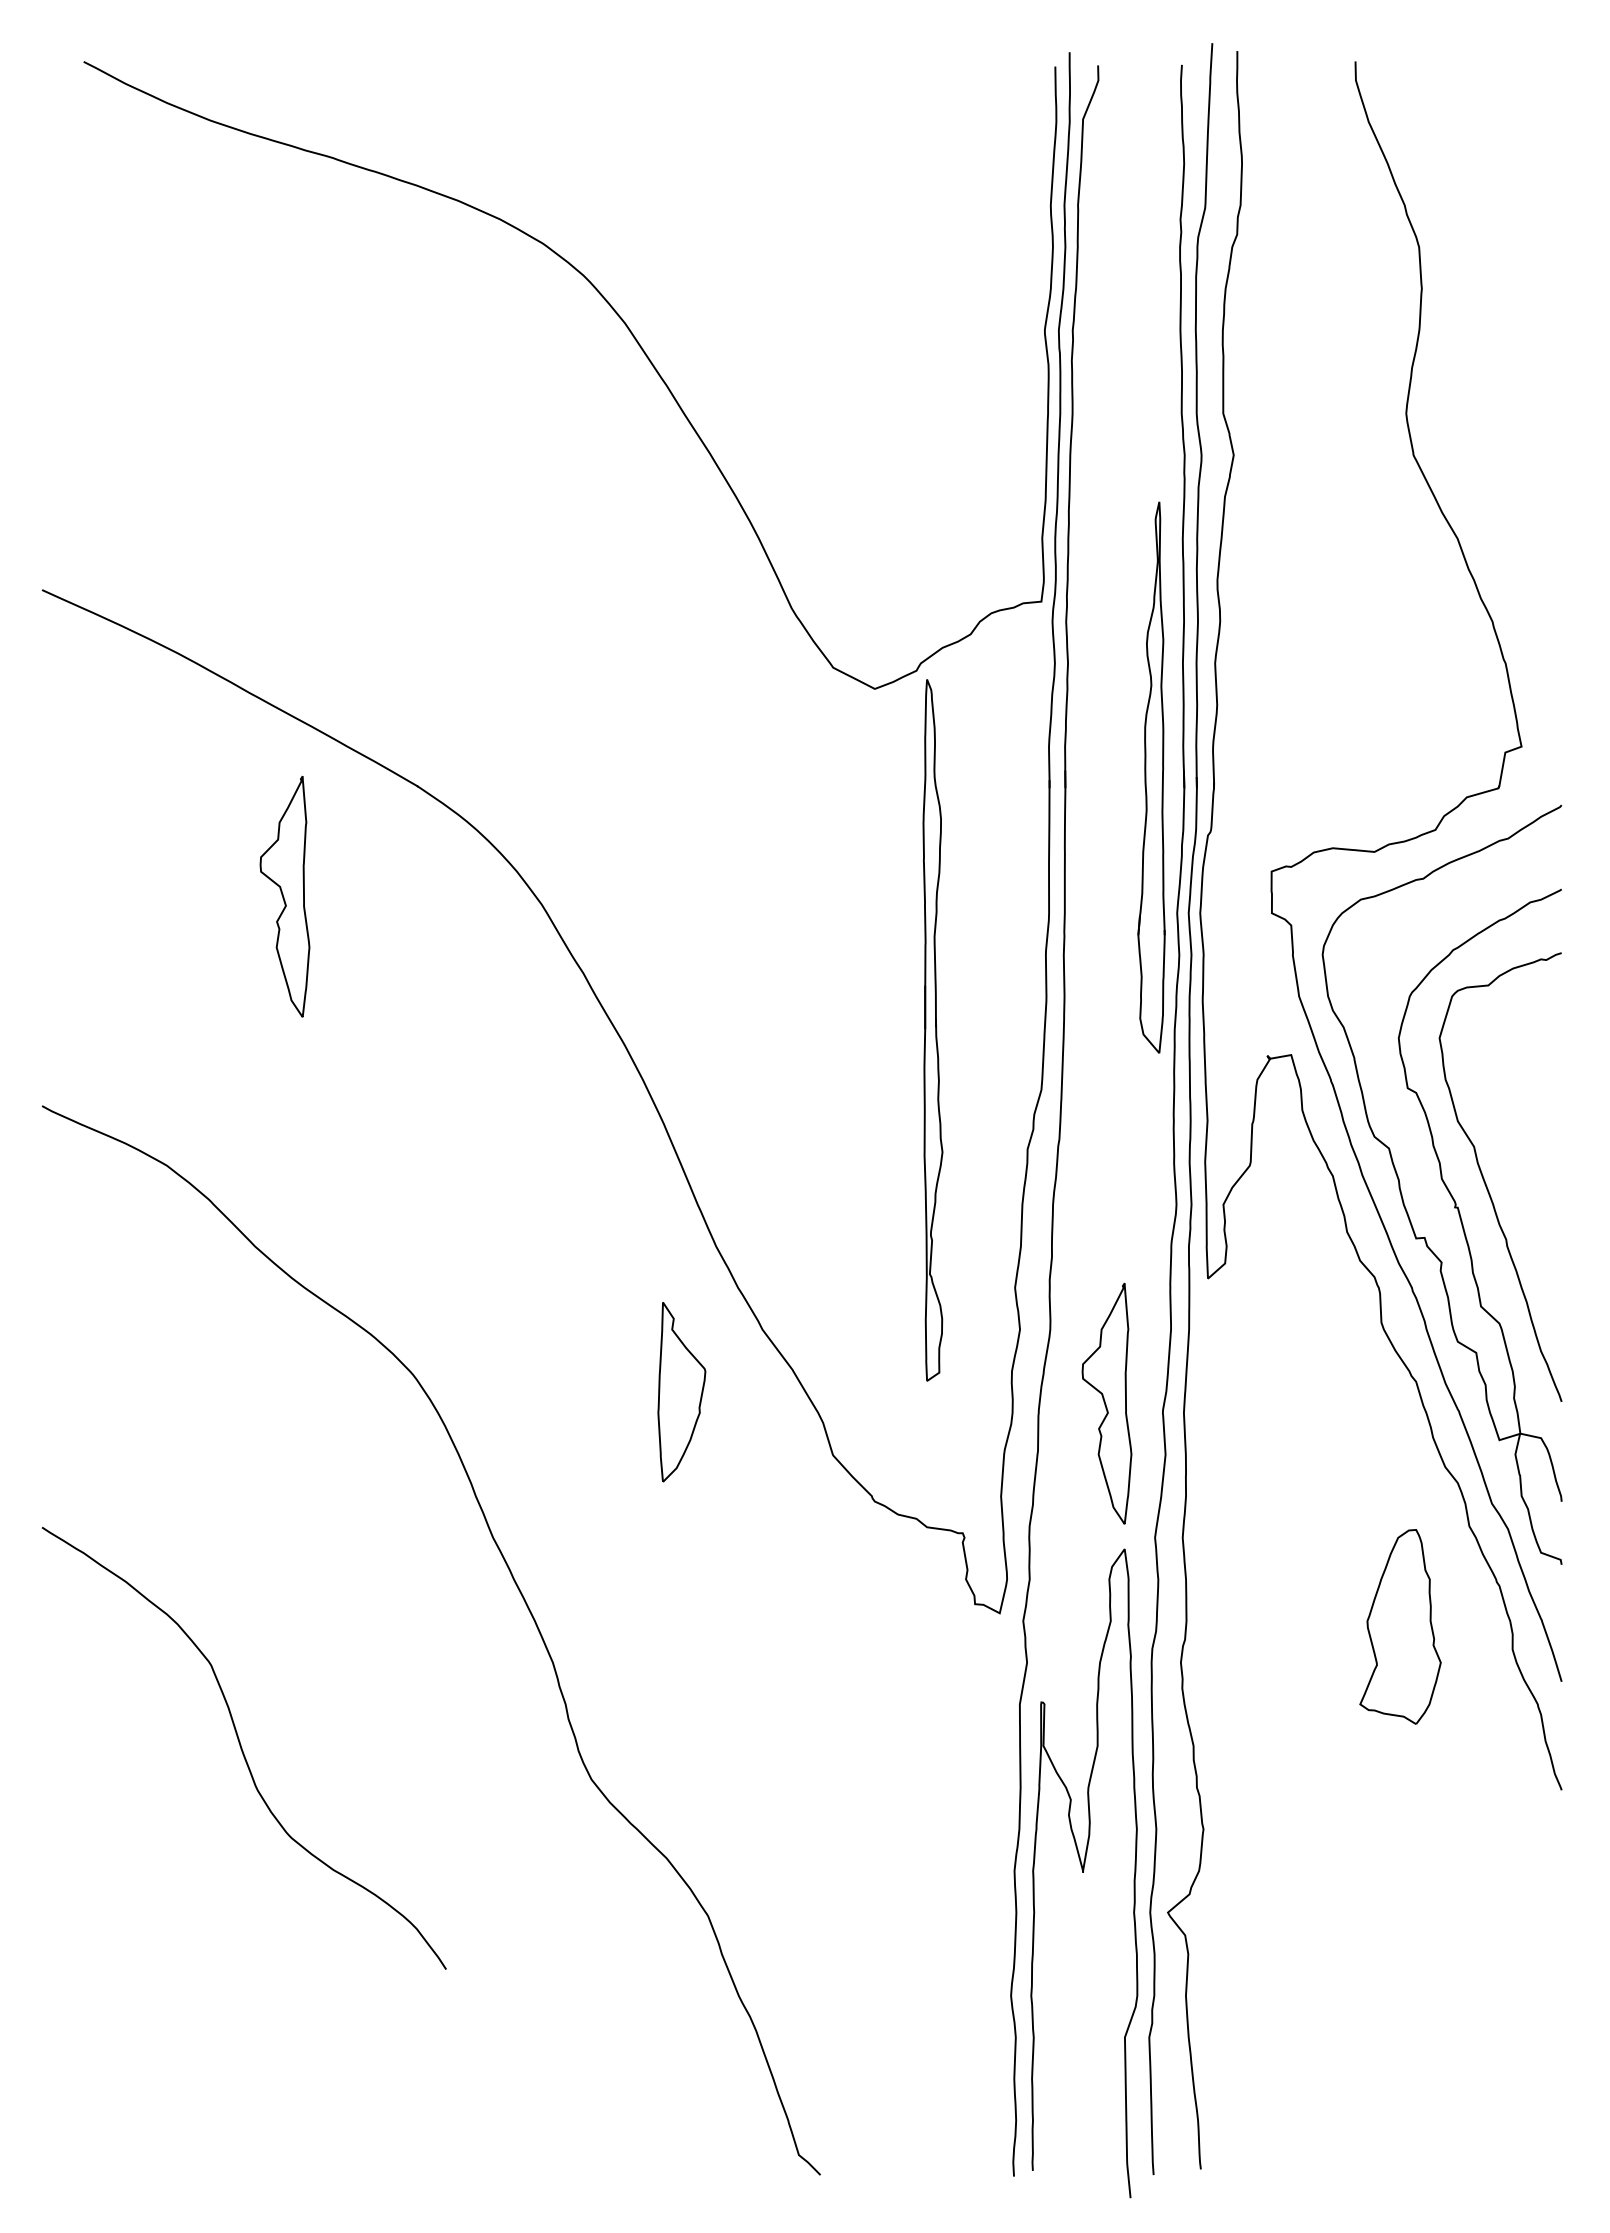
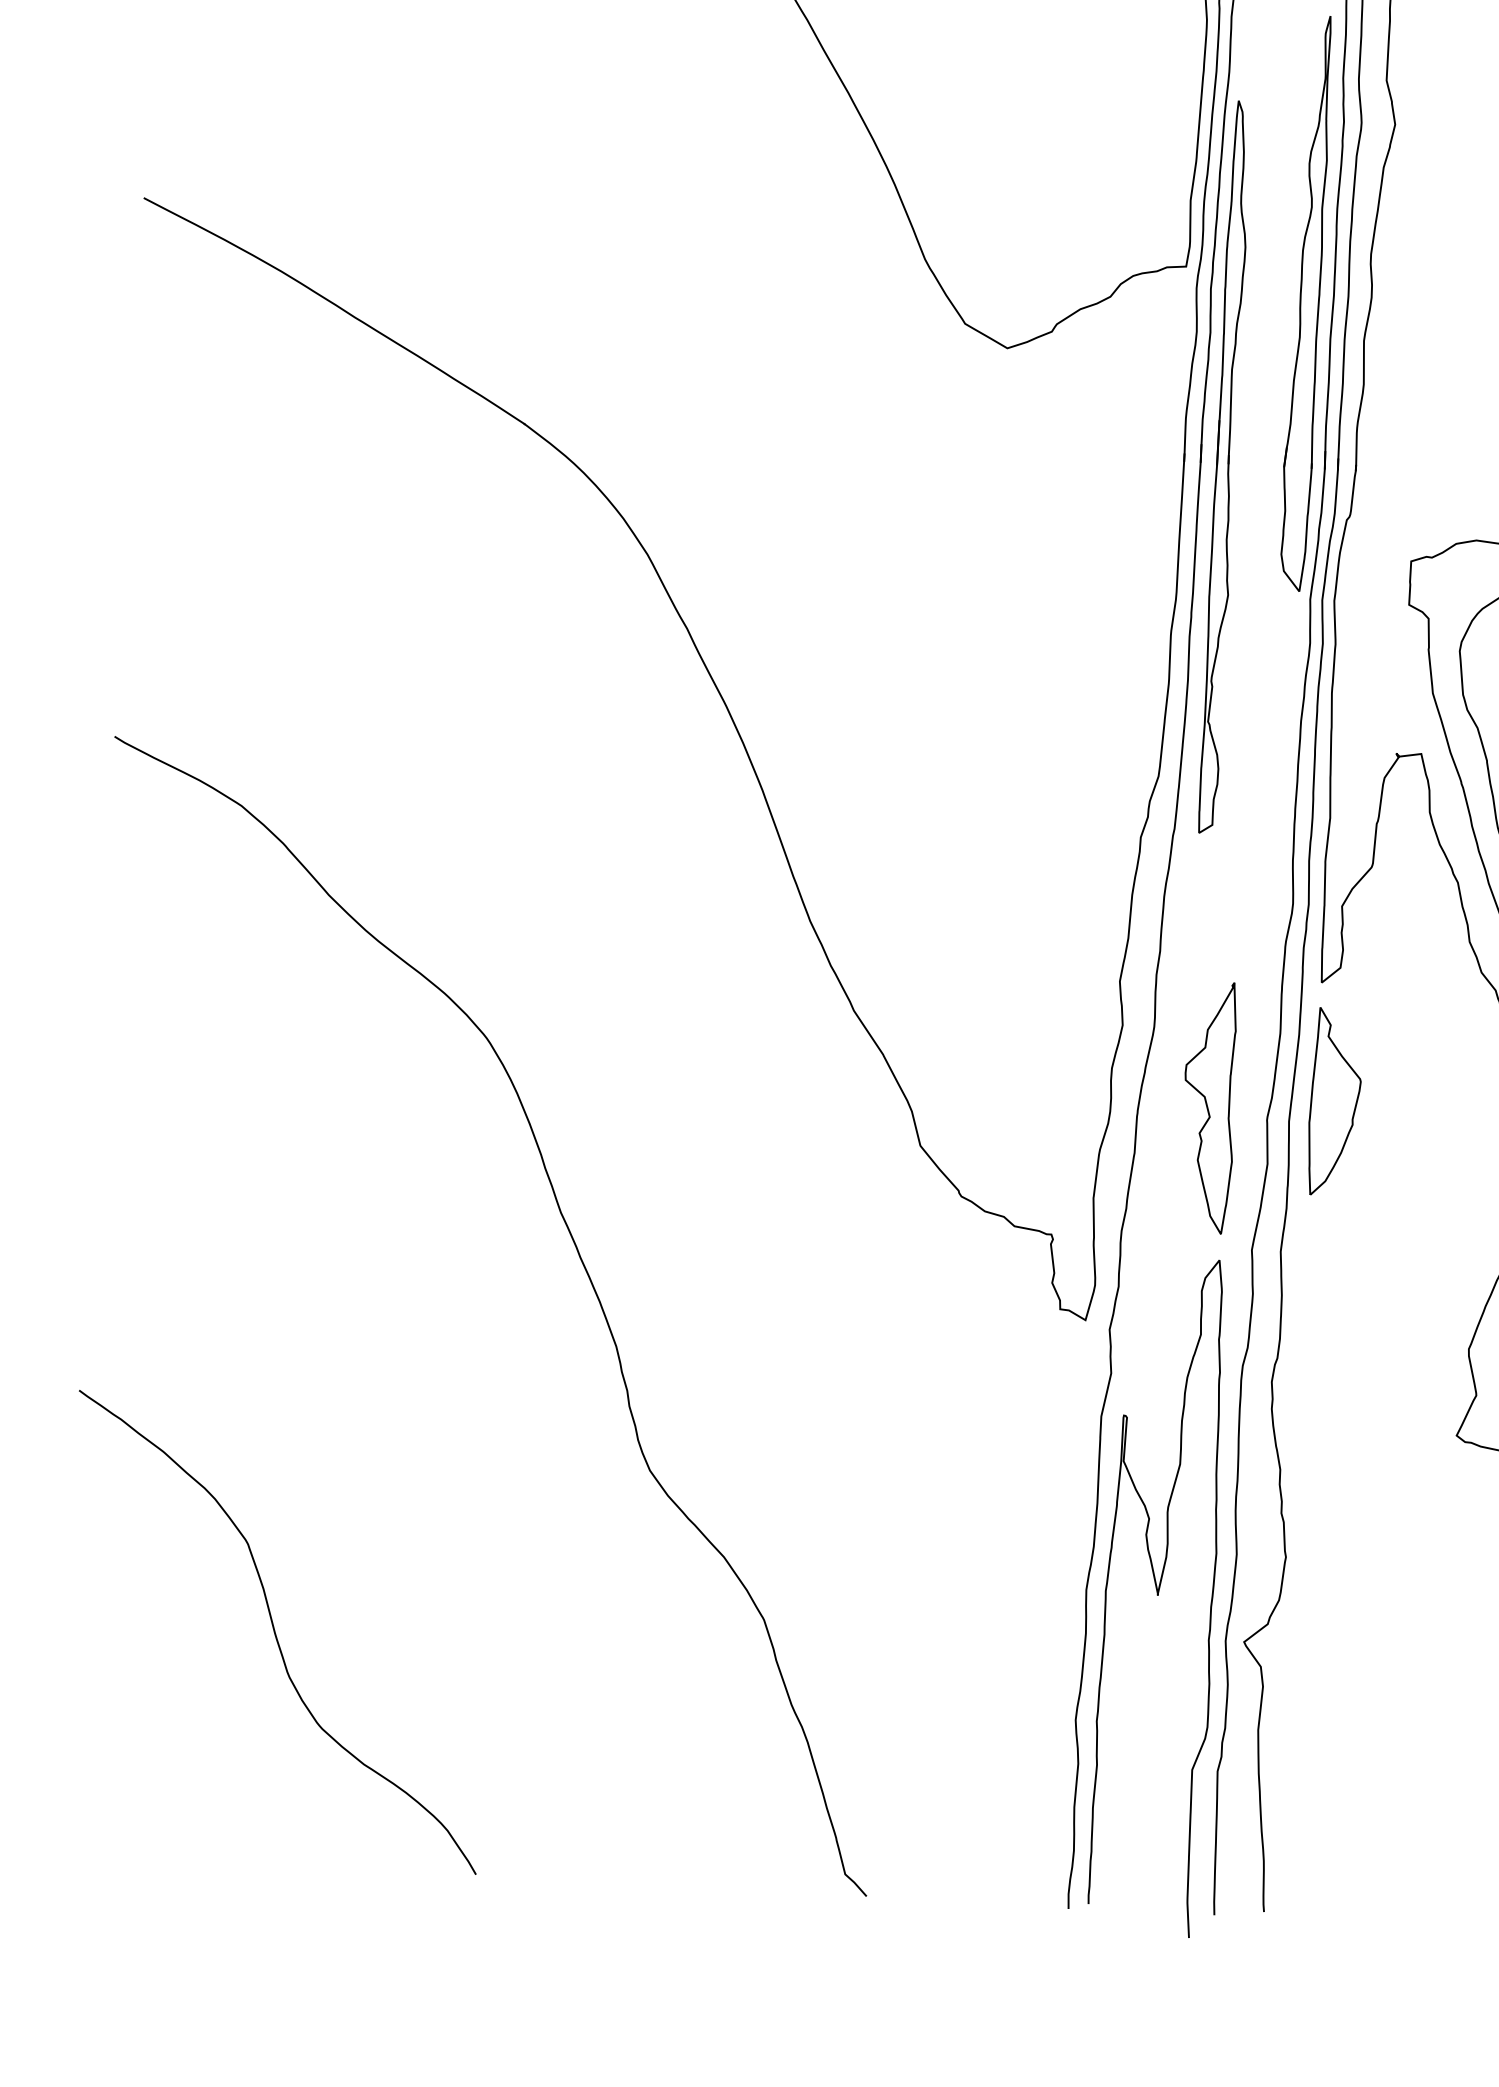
part: (1151, 777) -> (1306, 303), moved
part: (284, 896) -> (379, 531), removed
part: (932, 1030) -> (1224, 467), moved
part: (681, 1392) -> (1334, 1102), moved
curve: (242, 1747) -> (275, 1631), moved

